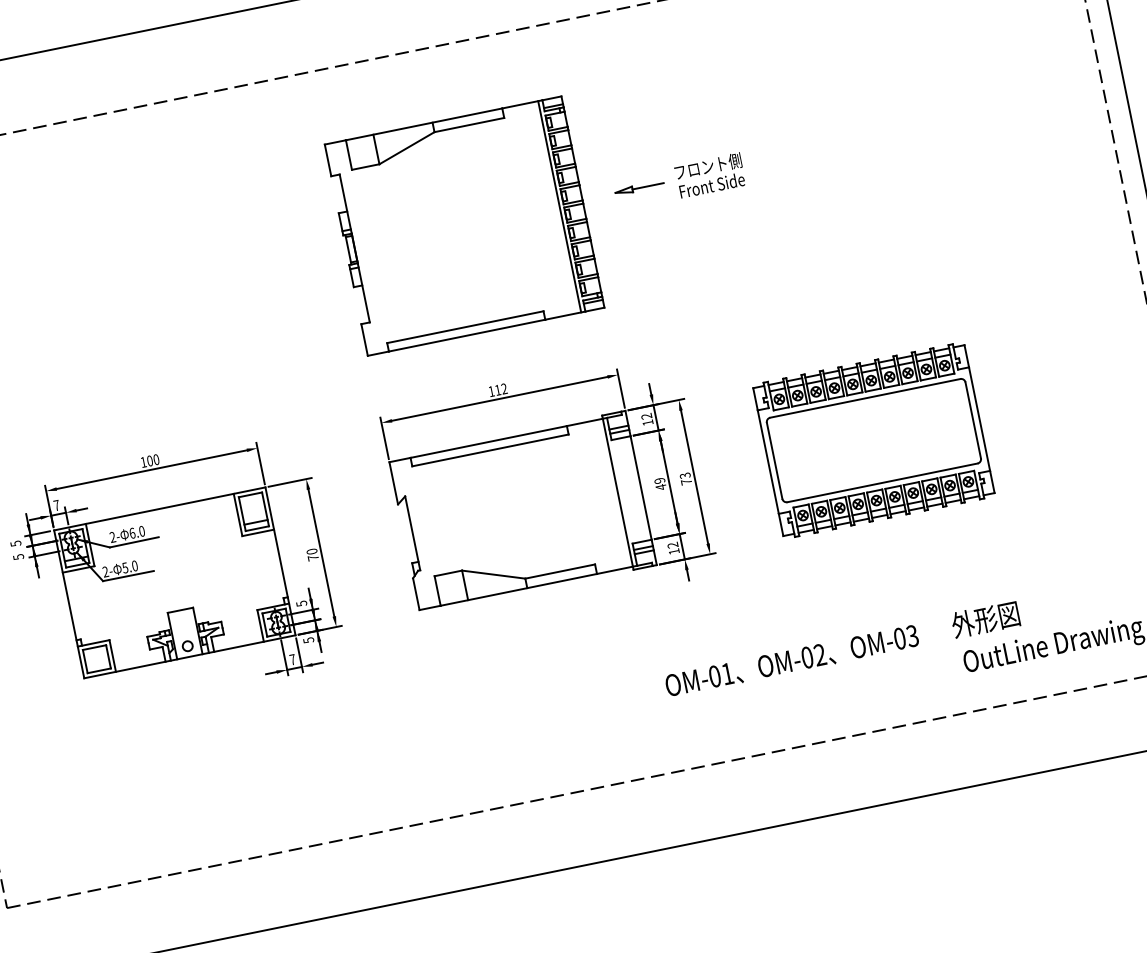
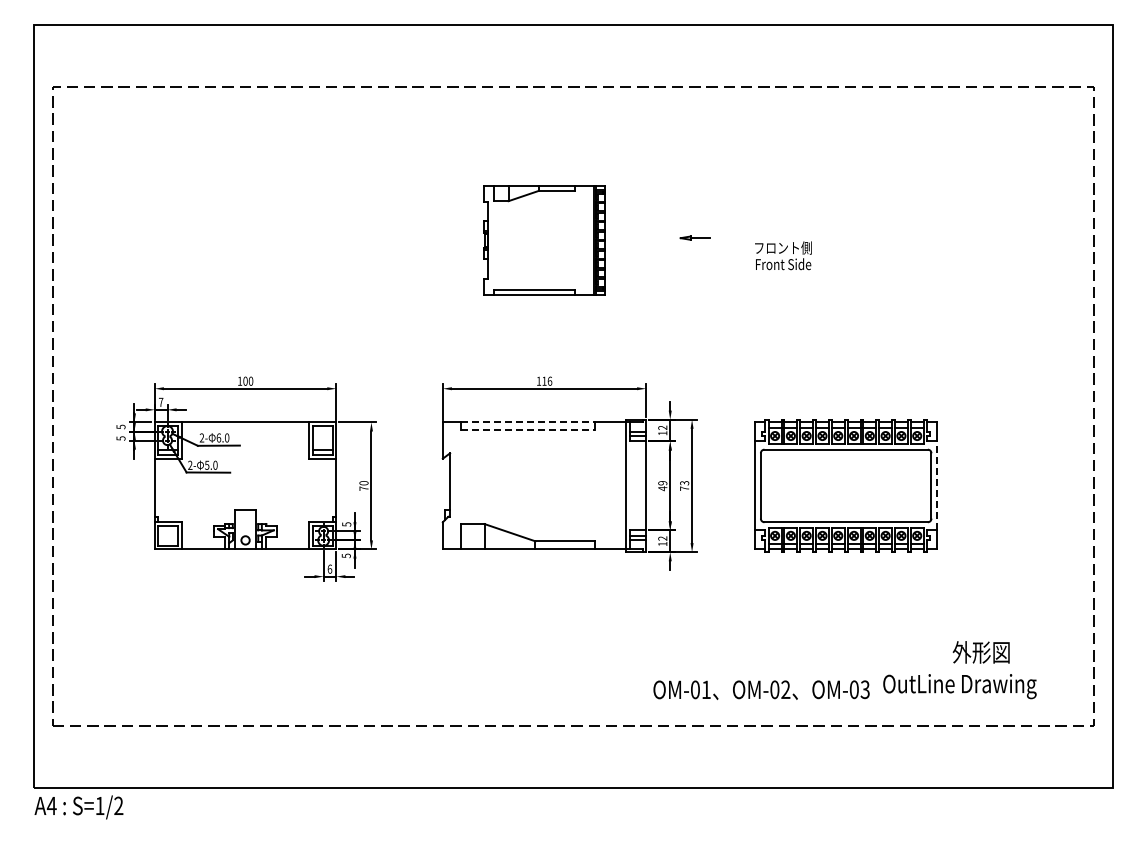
text: (710, 175) -> (783, 255), moved
part: (638, 187) -> (694, 237), size x0.7
part: (464, 226) -> (544, 240), size x0.6
text: (503, 388) -> (549, 380), 112 -> 116
line: (978, 418) -> (936, 485), solid -> dashed
line: (489, 441) -> (528, 422), solid -> dashed
line: (490, 450) -> (528, 429), solid -> dashed
text: (984, 619) -> (980, 652), moved
text: (292, 659) -> (329, 568), 7 -> 6
text: (791, 660) -> (761, 689), moved

